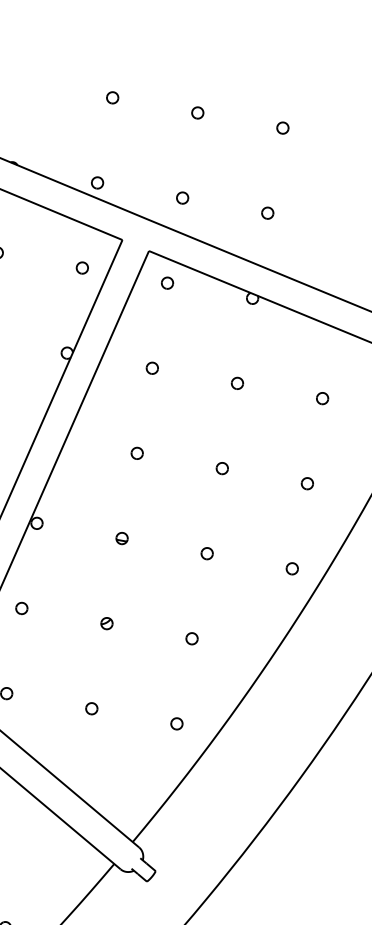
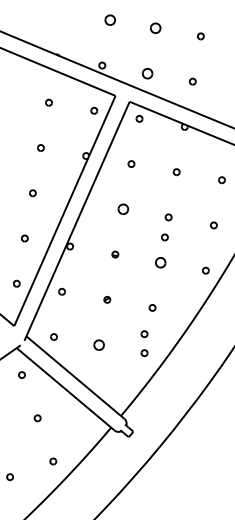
part: (112, 98) -> (110, 20), size x1.6
part: (197, 113) -> (155, 28), size x1.6
part: (182, 197) -> (147, 73), size x1.6
part: (137, 453) -> (123, 209), size x1.6
part: (214, 506) -> (164, 237), added
part: (206, 553) -> (160, 262), size x1.6
part: (176, 688) -> (144, 334), added
part: (92, 707) -> (99, 344), size x1.6

